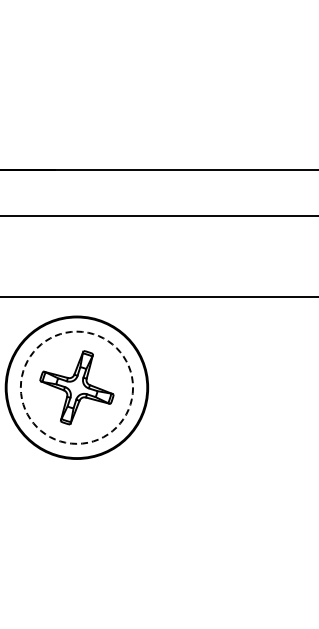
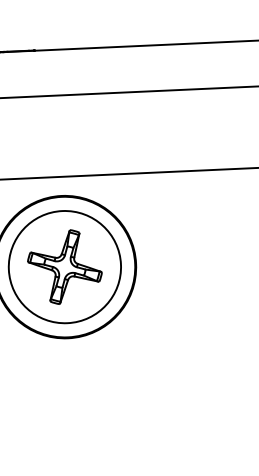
circle: (76, 387) -> (64, 266), dashed -> solid

